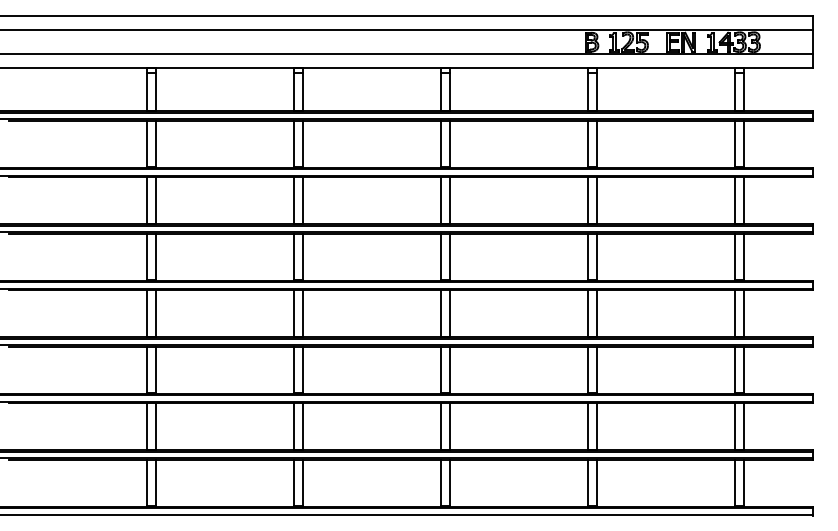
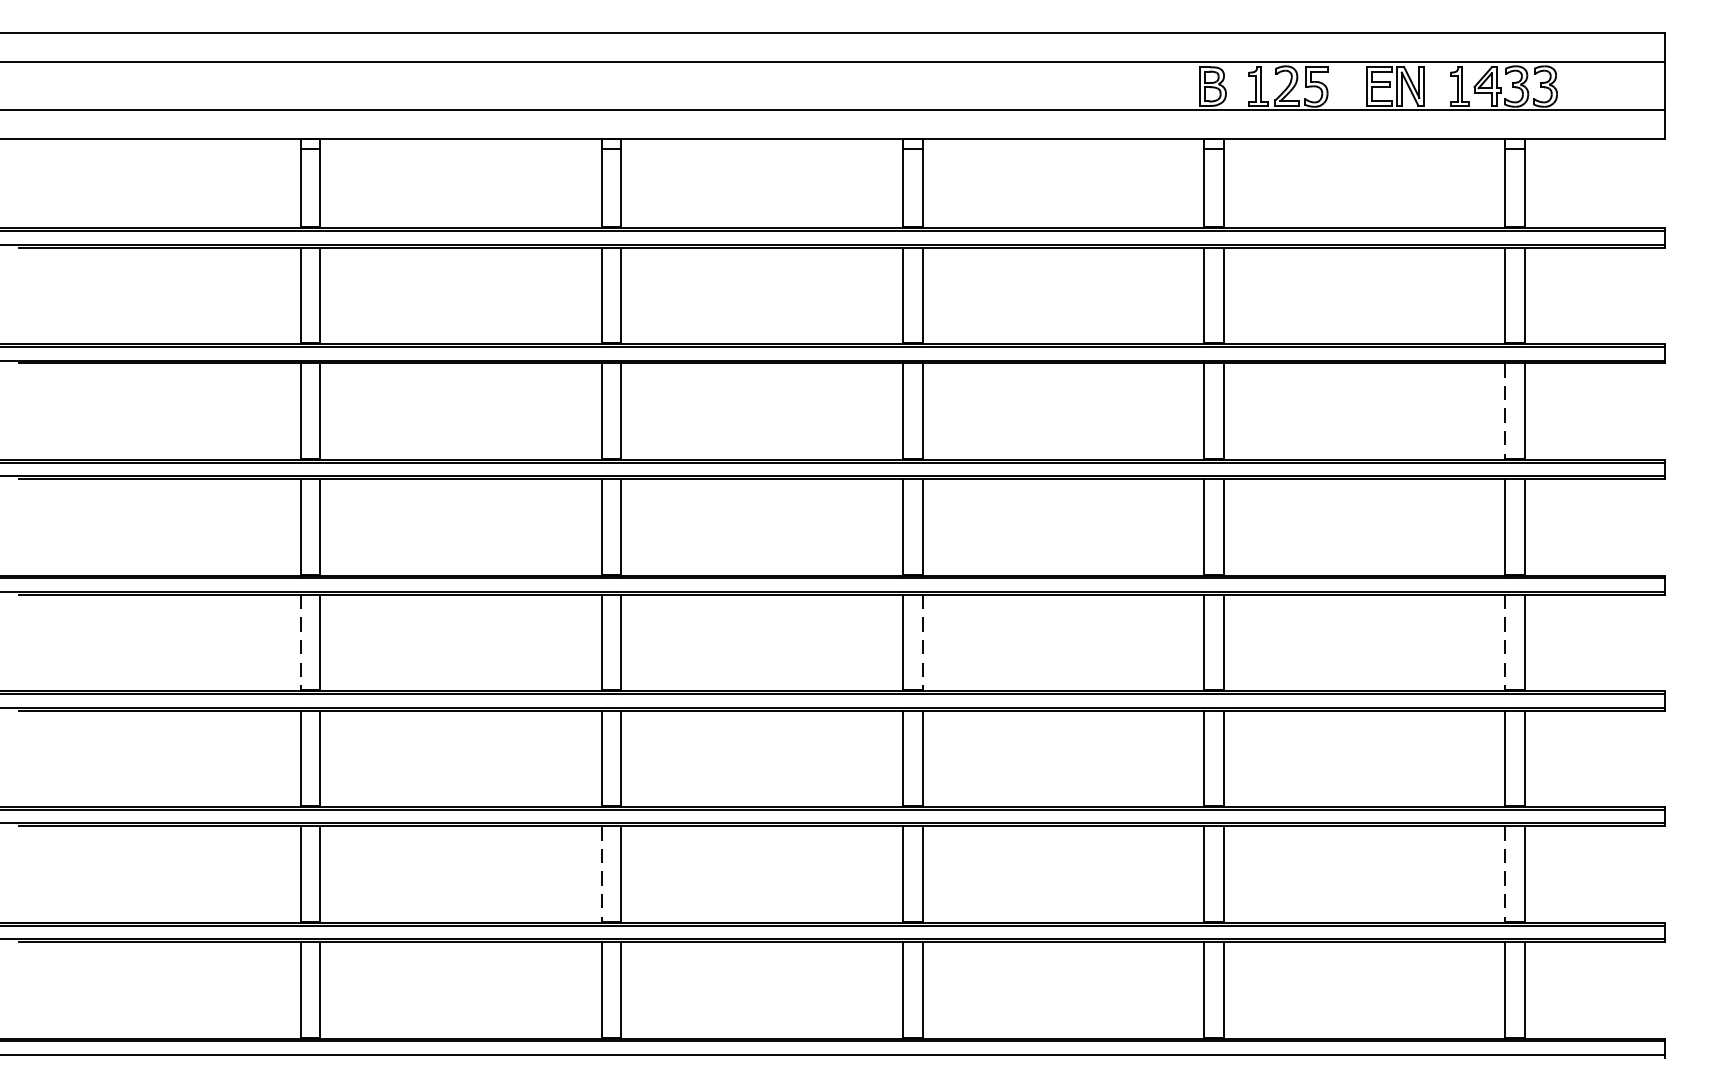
line: (734, 201) -> (1504, 412), solid -> dashed
line: (146, 314) -> (300, 644), solid -> dashed
line: (450, 314) -> (923, 644), solid -> dashed
line: (734, 314) -> (1504, 644), solid -> dashed
line: (293, 427) -> (601, 875), solid -> dashed
line: (734, 427) -> (1504, 875), solid -> dashed

